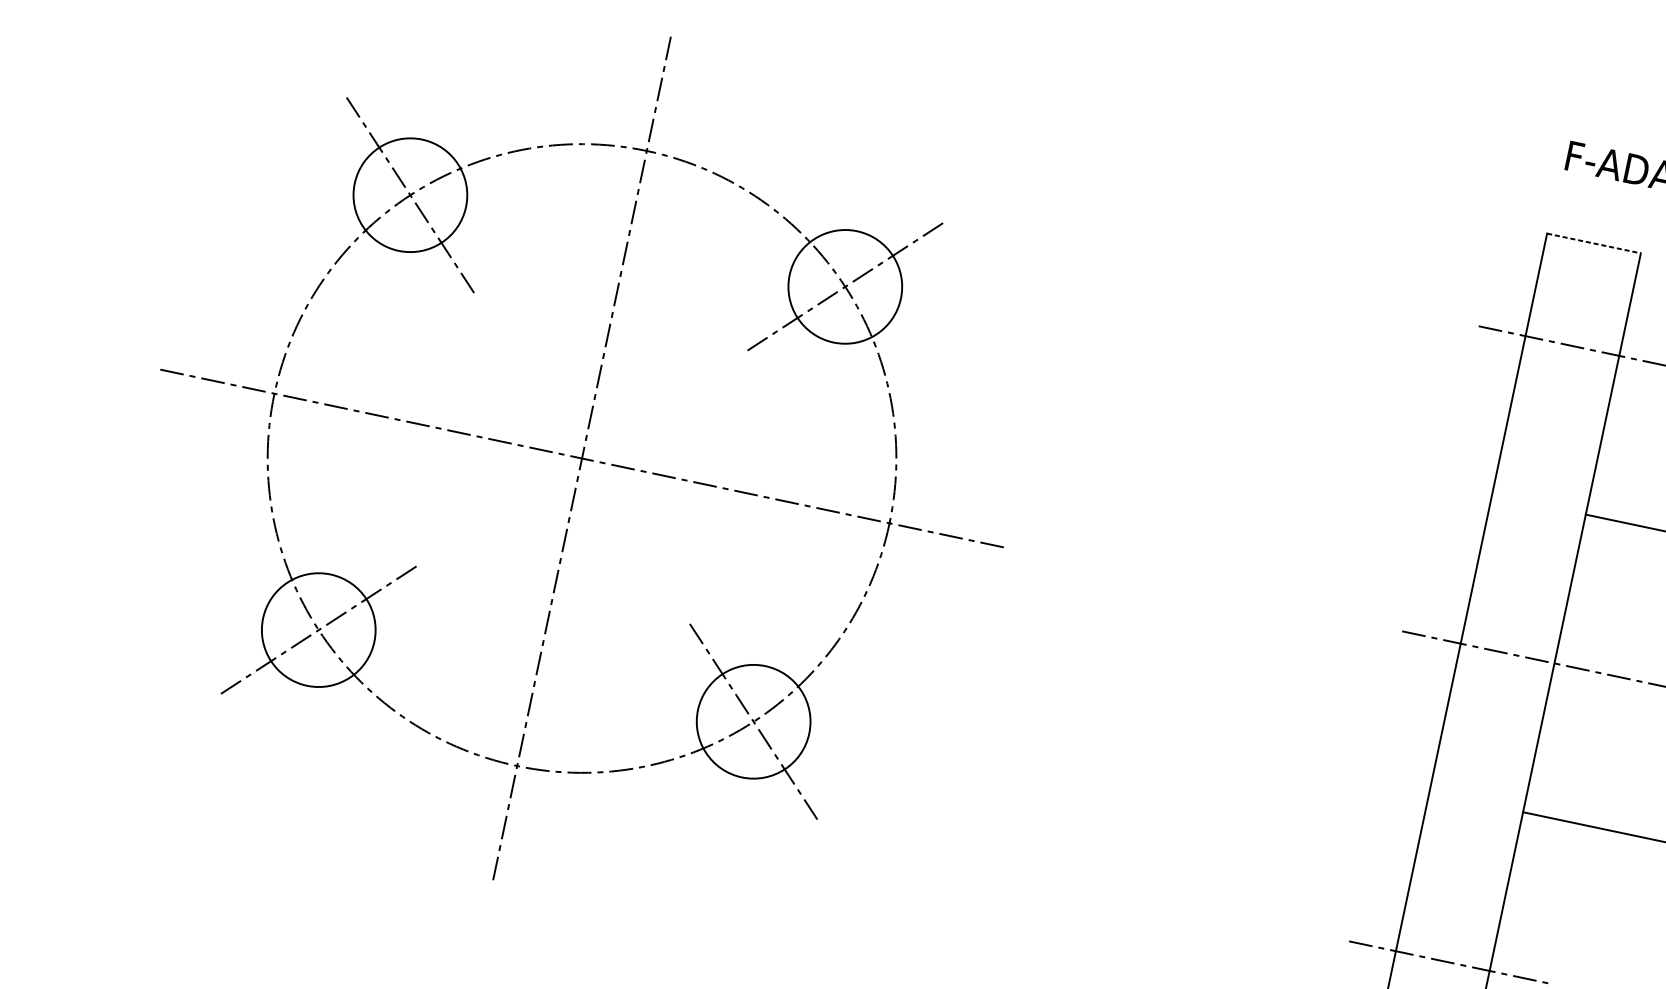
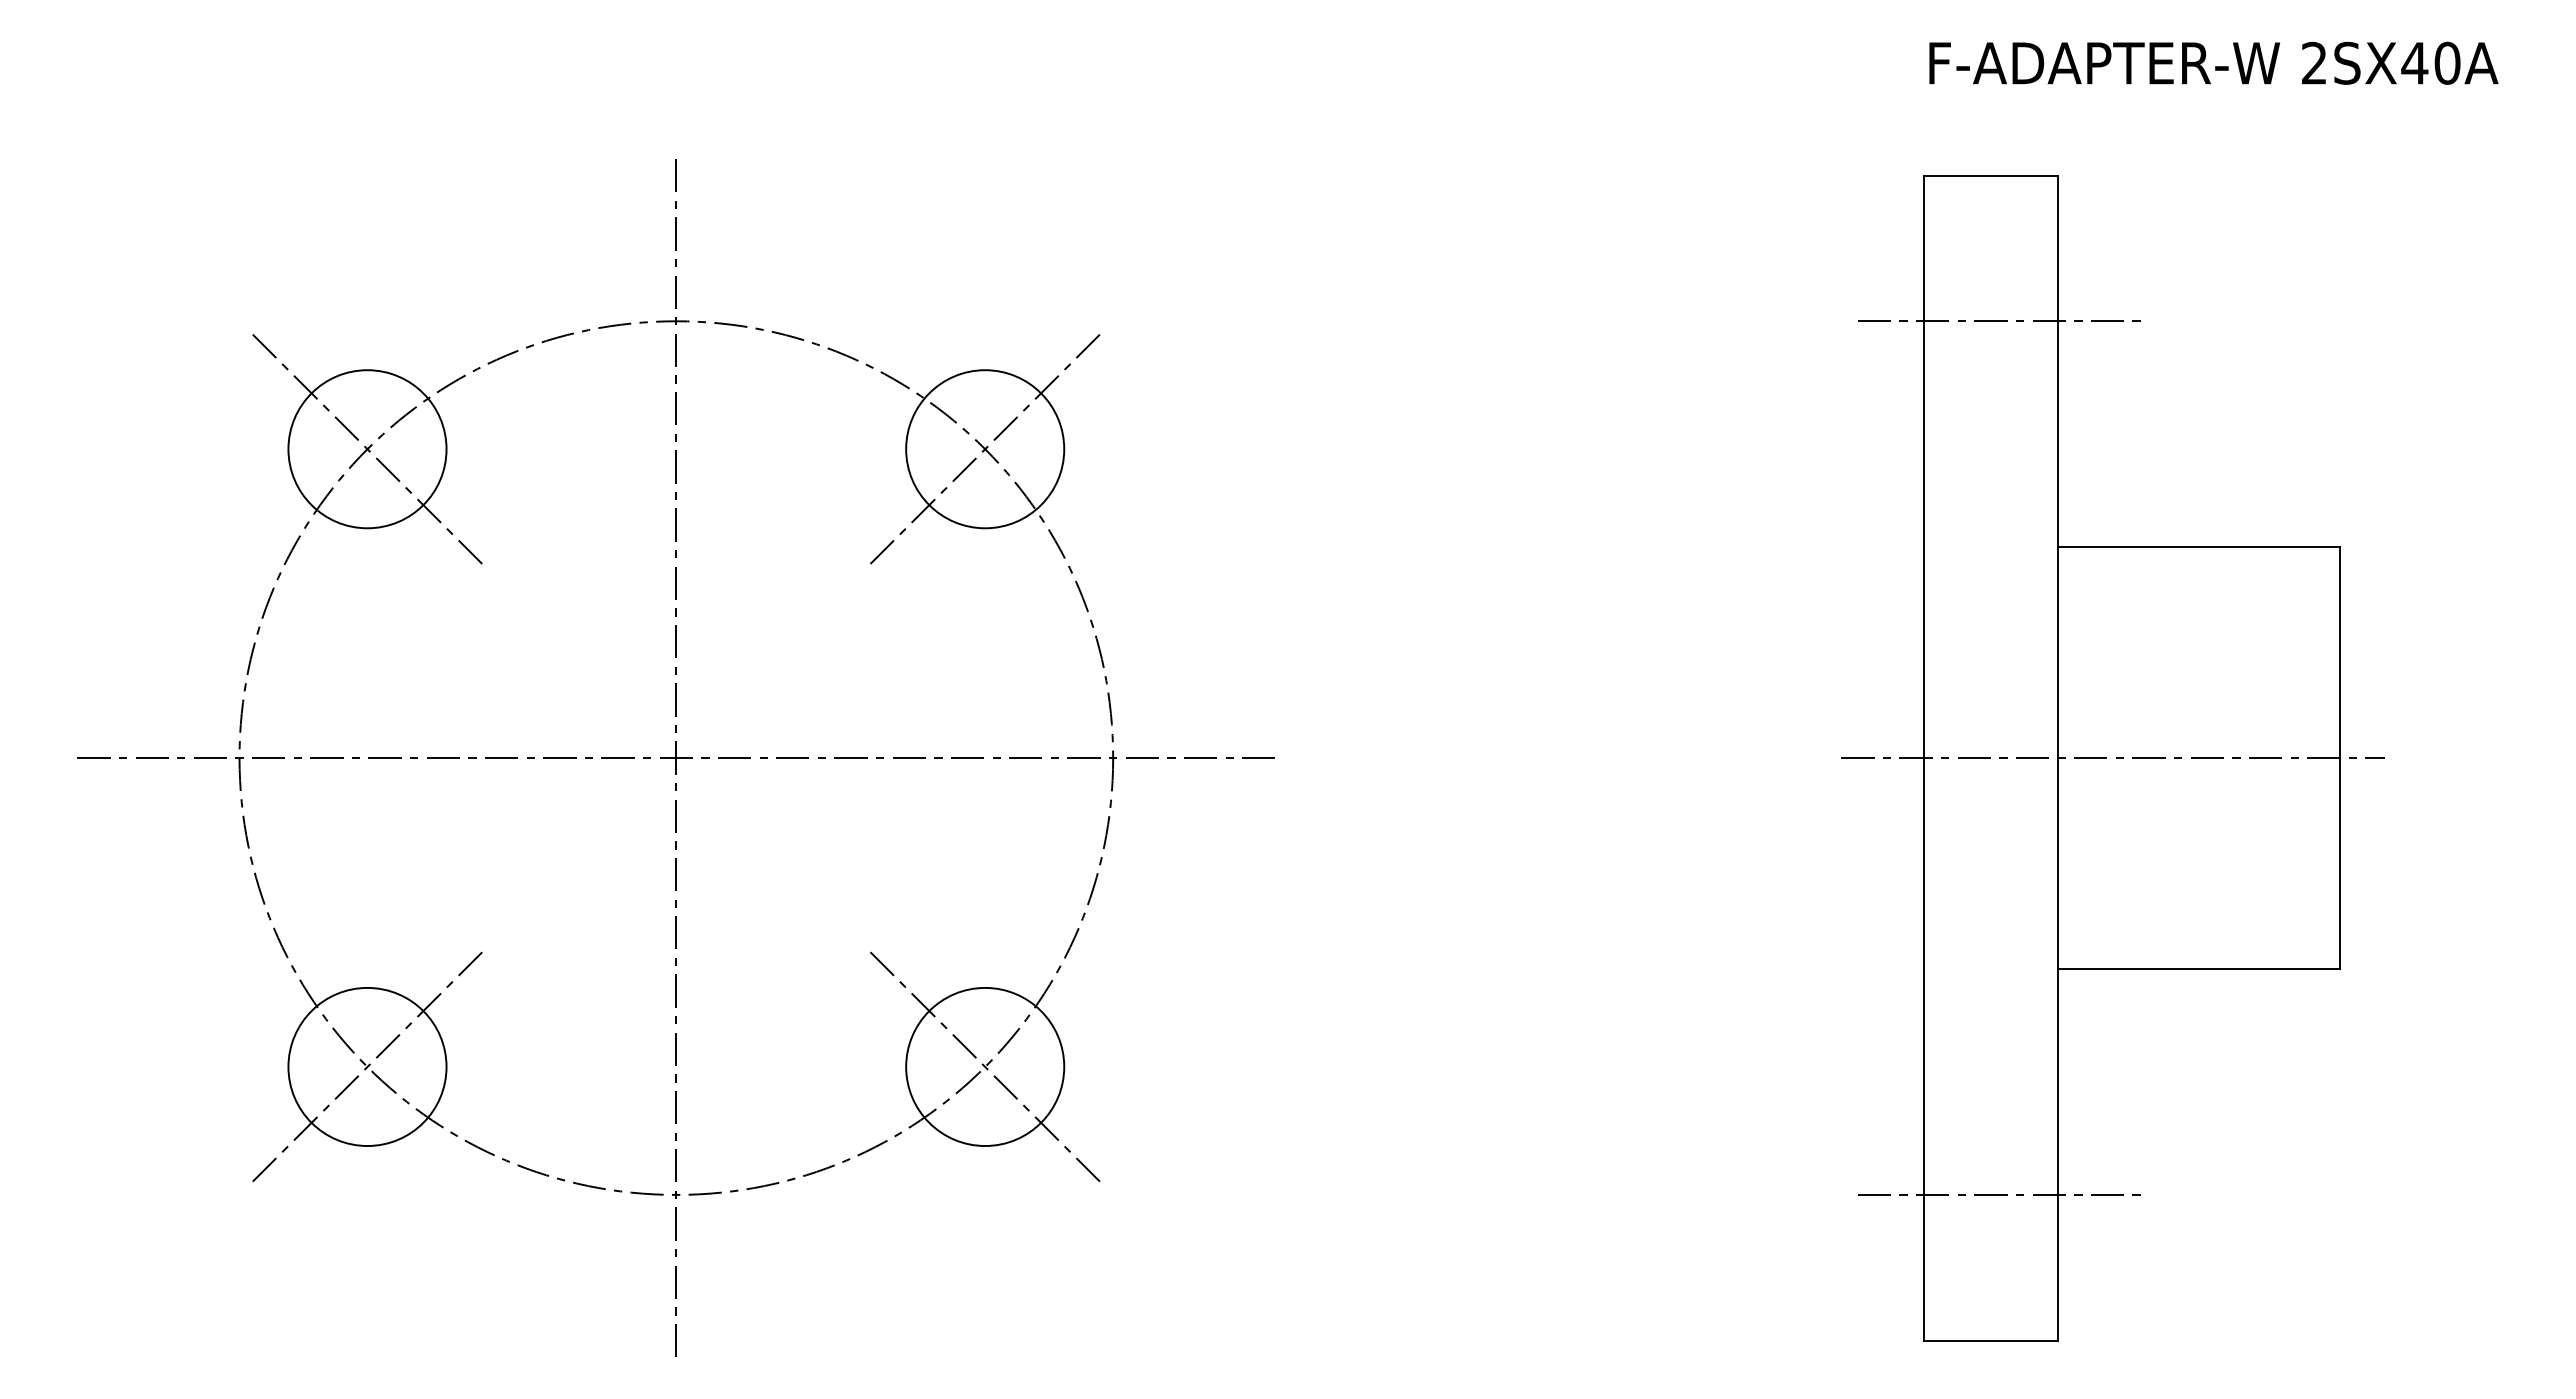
line: (1593, 243) -> (1990, 175), dashed -> solid

